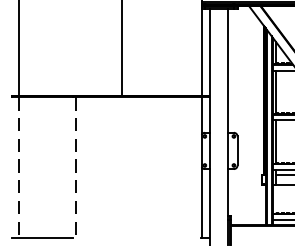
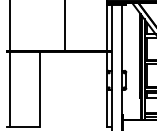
line: (19, 168) -> (10, 89), dashed -> solid
line: (76, 168) -> (40, 89), dashed -> solid

